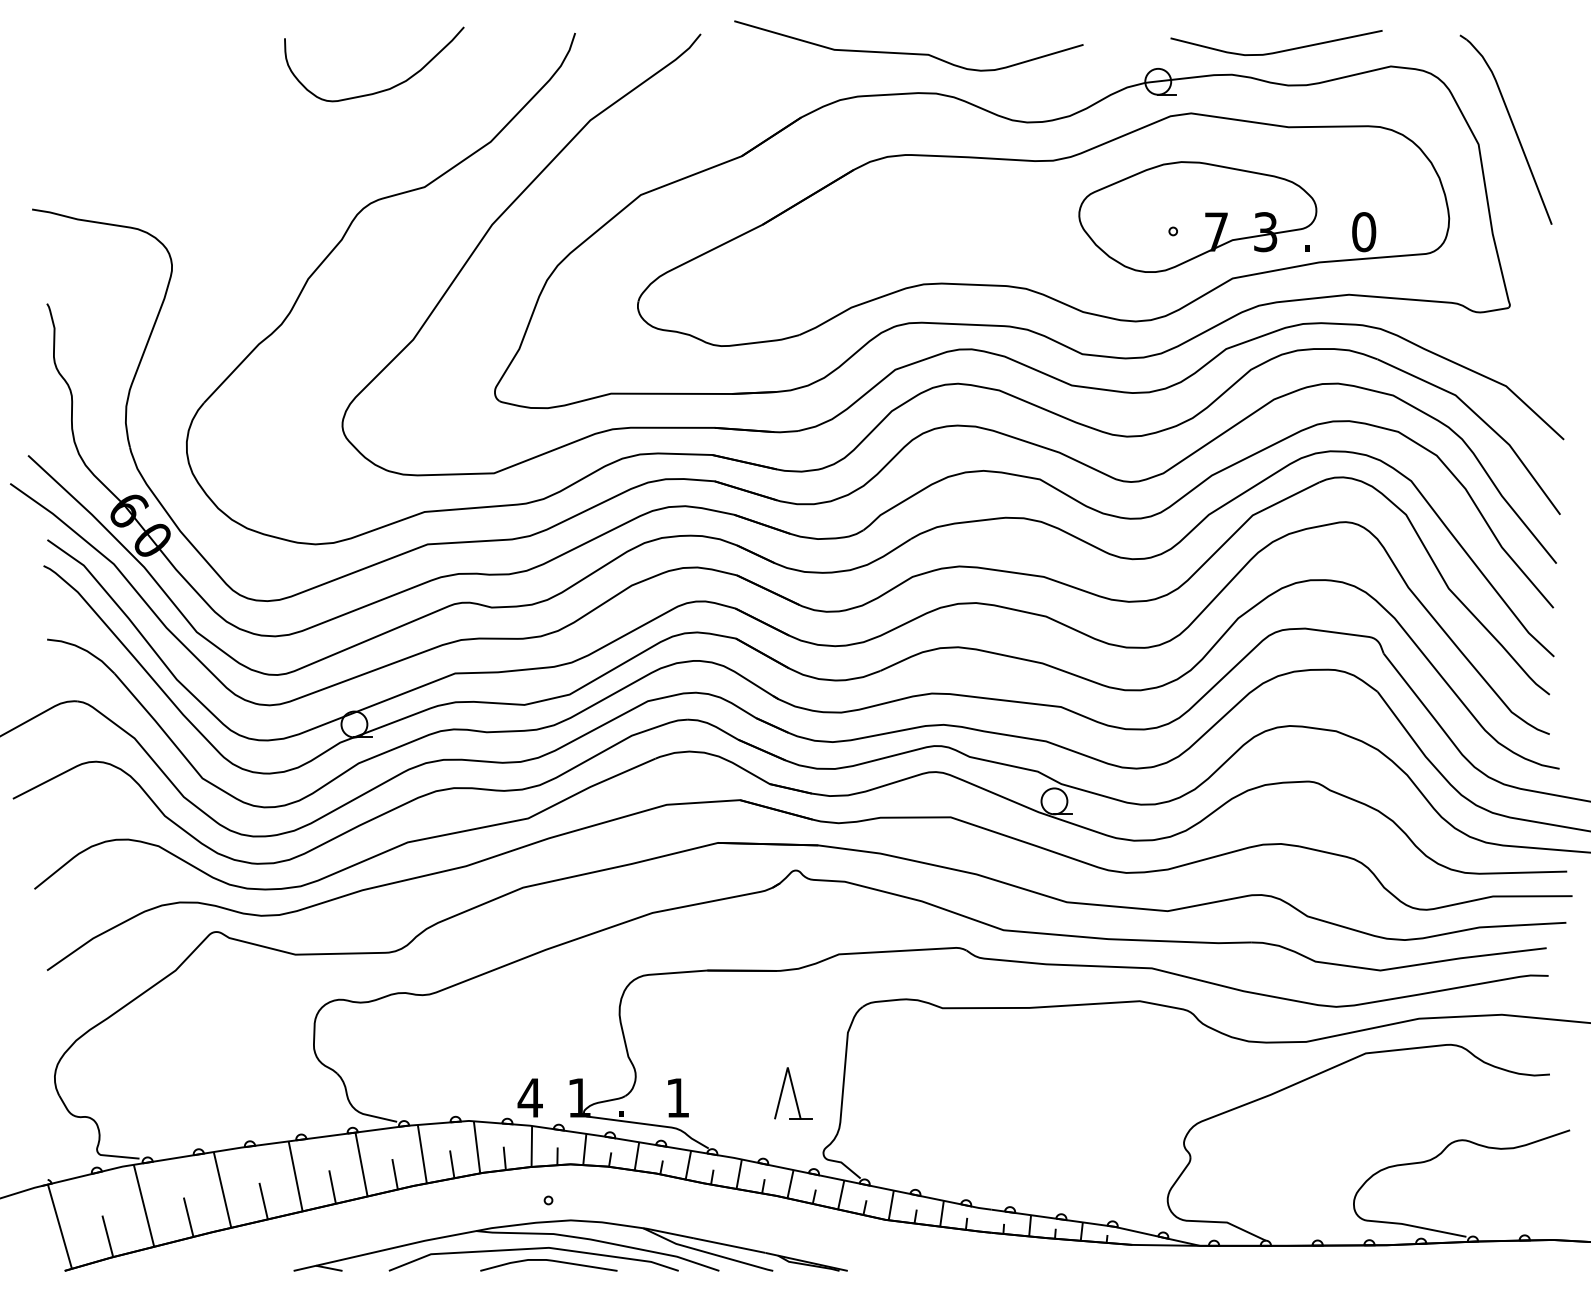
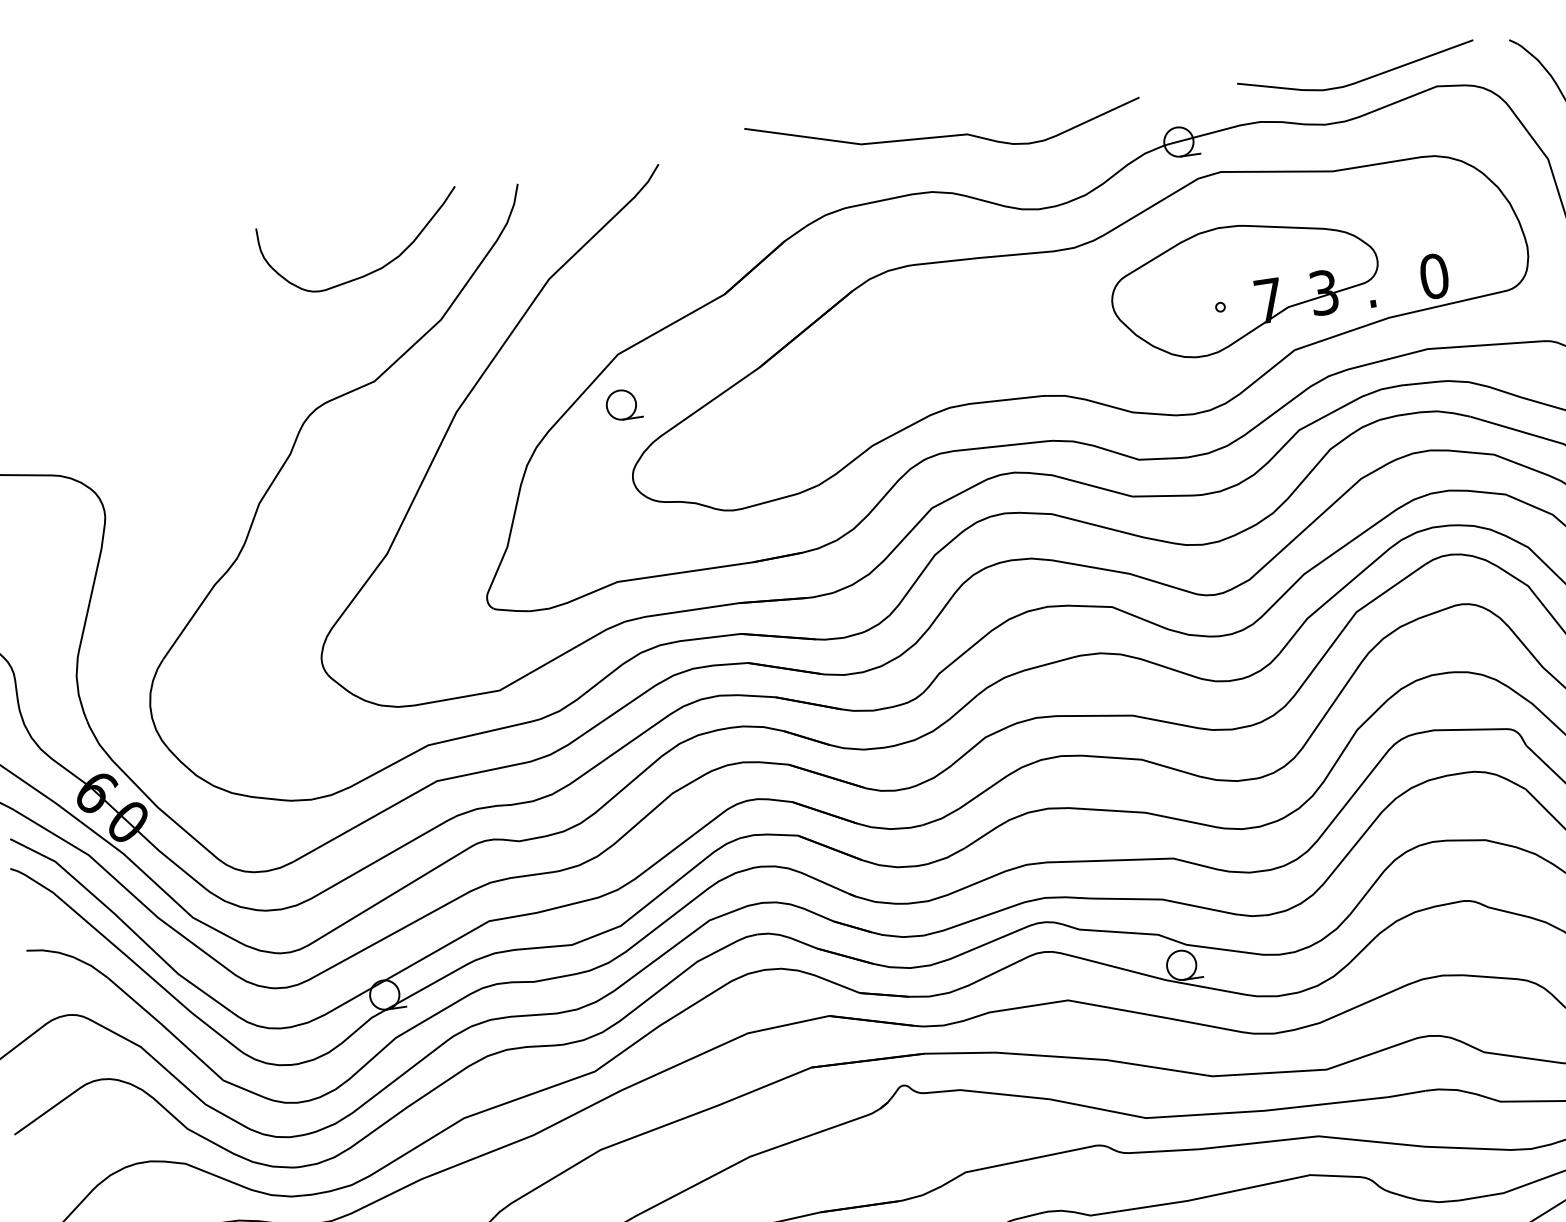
curve: (1280, 50) -> (1362, 79), moved
curve: (908, 52) -> (944, 135), moved
curve: (380, 90) -> (371, 271), moved
part: (639, 239) -> (623, 404), added

